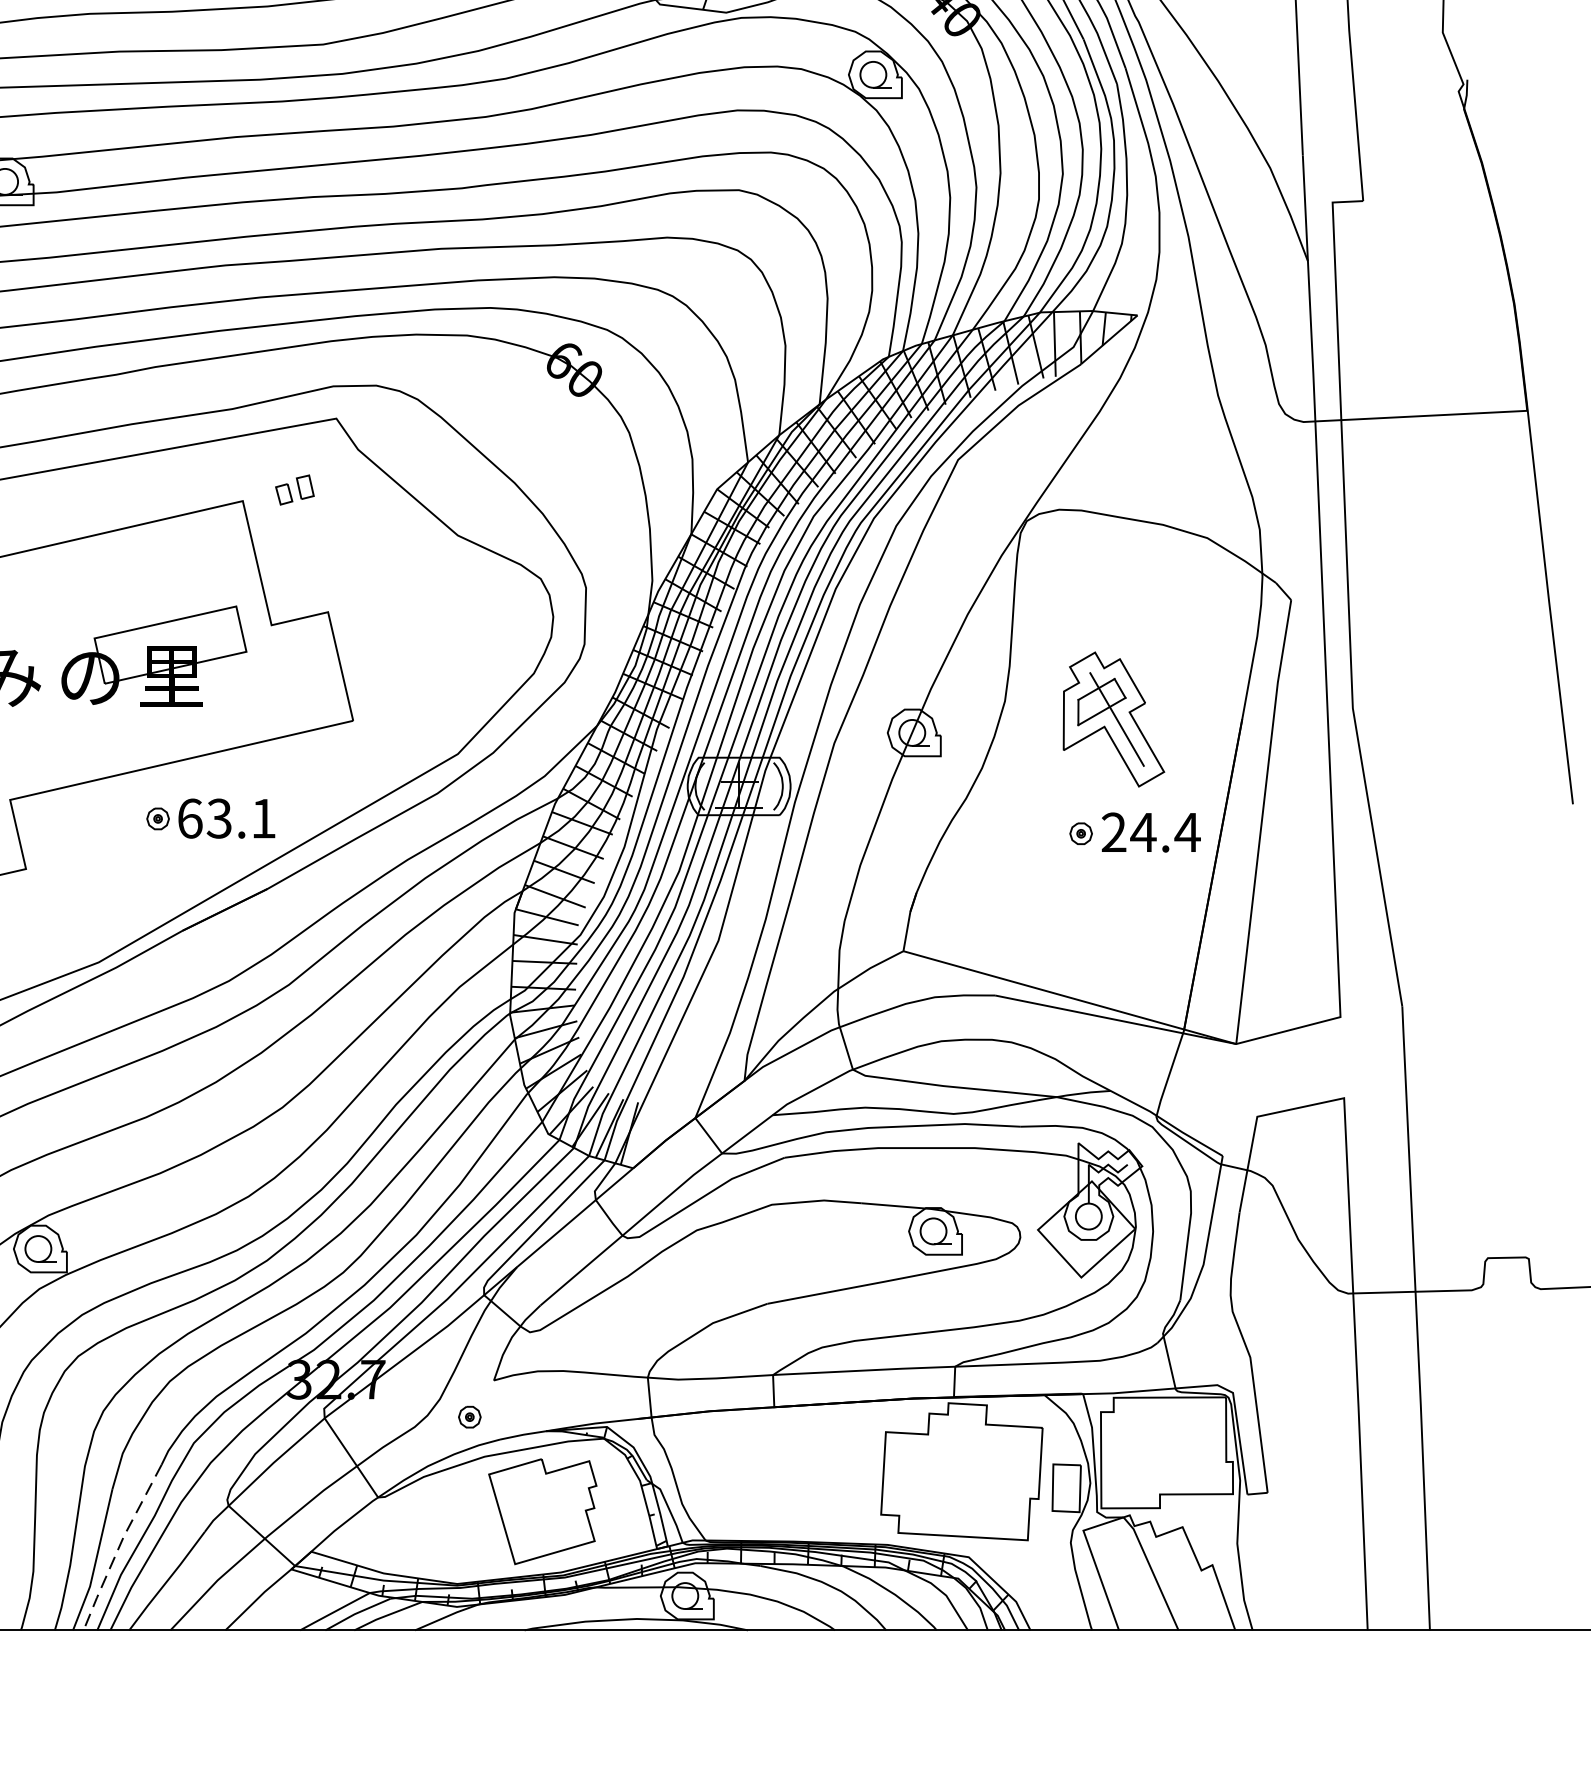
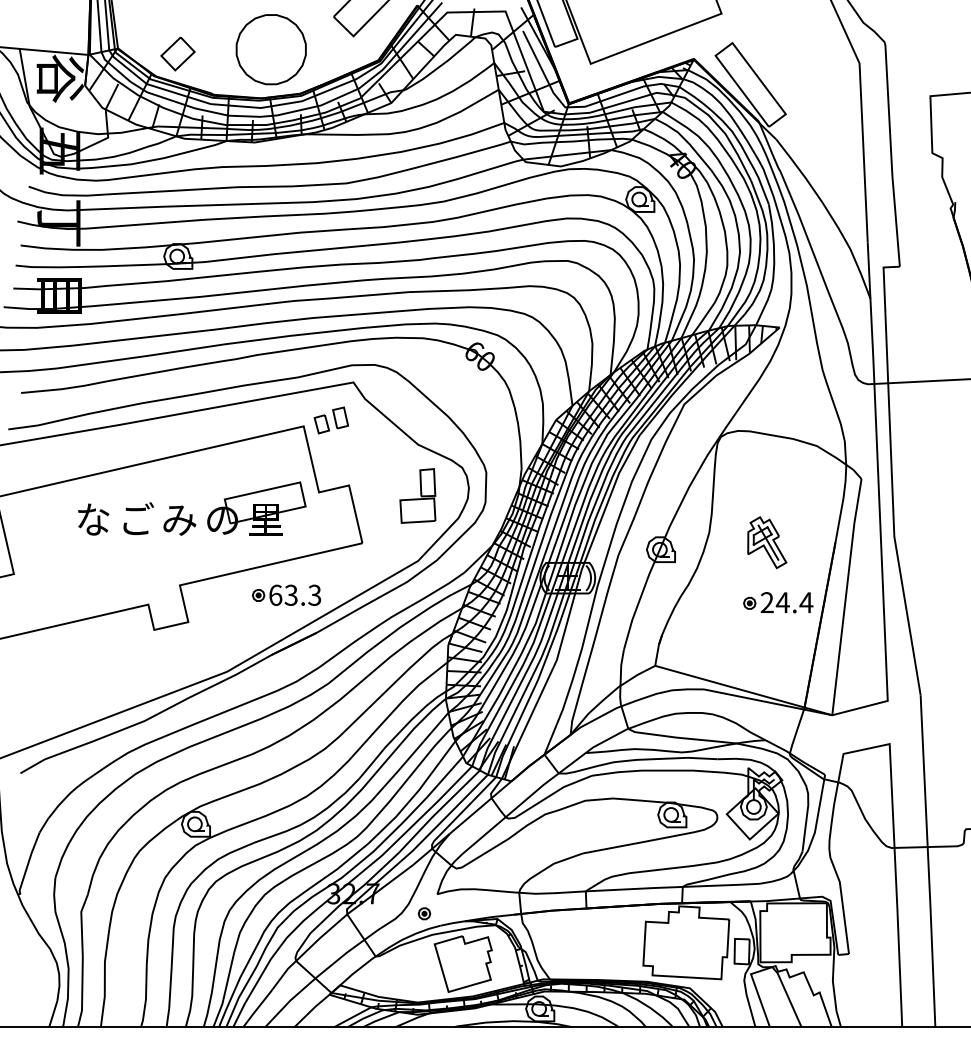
part: (295, 490) -> (331, 420), size x1.67
part: (456, 631) -> (417, 495), added
part: (1114, 719) -> (767, 542), size x0.71
text: (263, 817) -> (314, 594), 63.1 -> 63.3
line: (120, 1546) -> (238, 982), dashed -> solid

